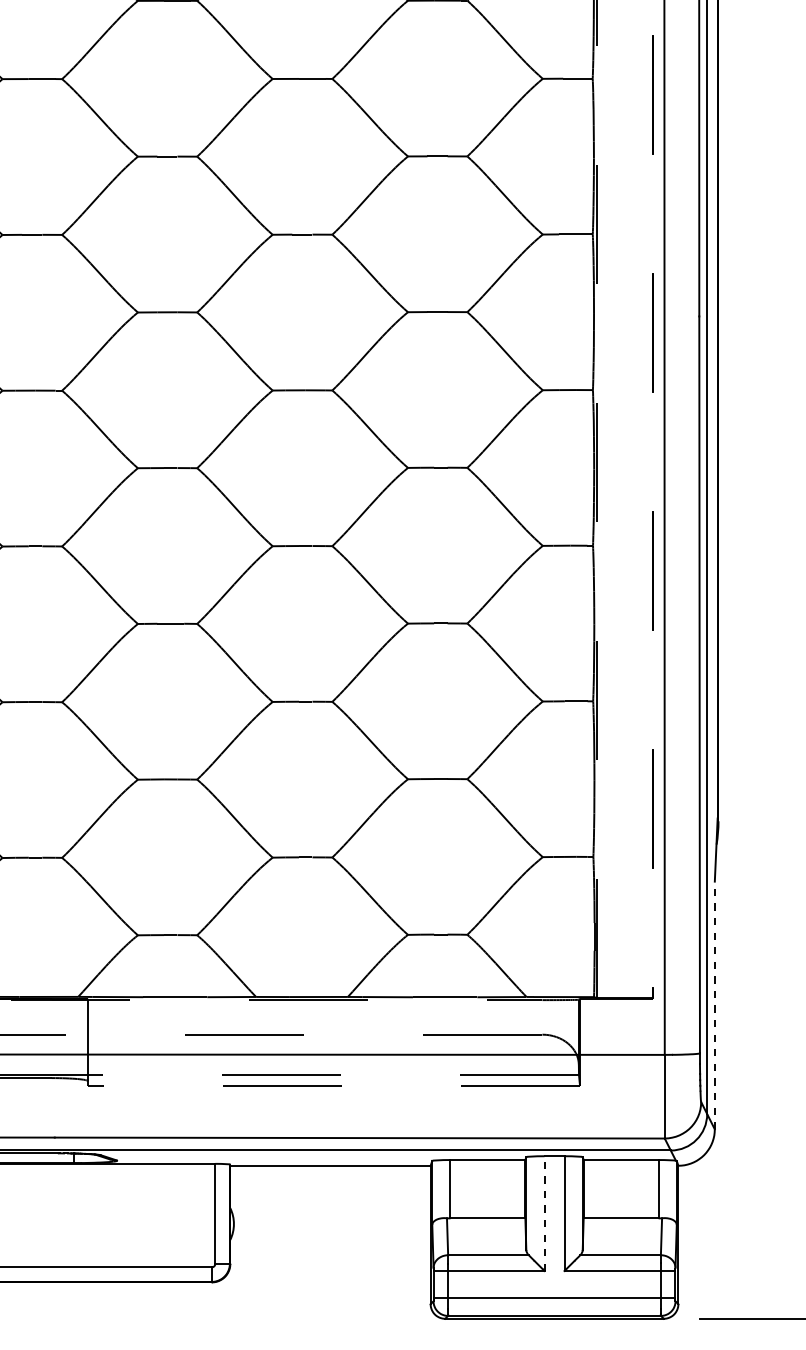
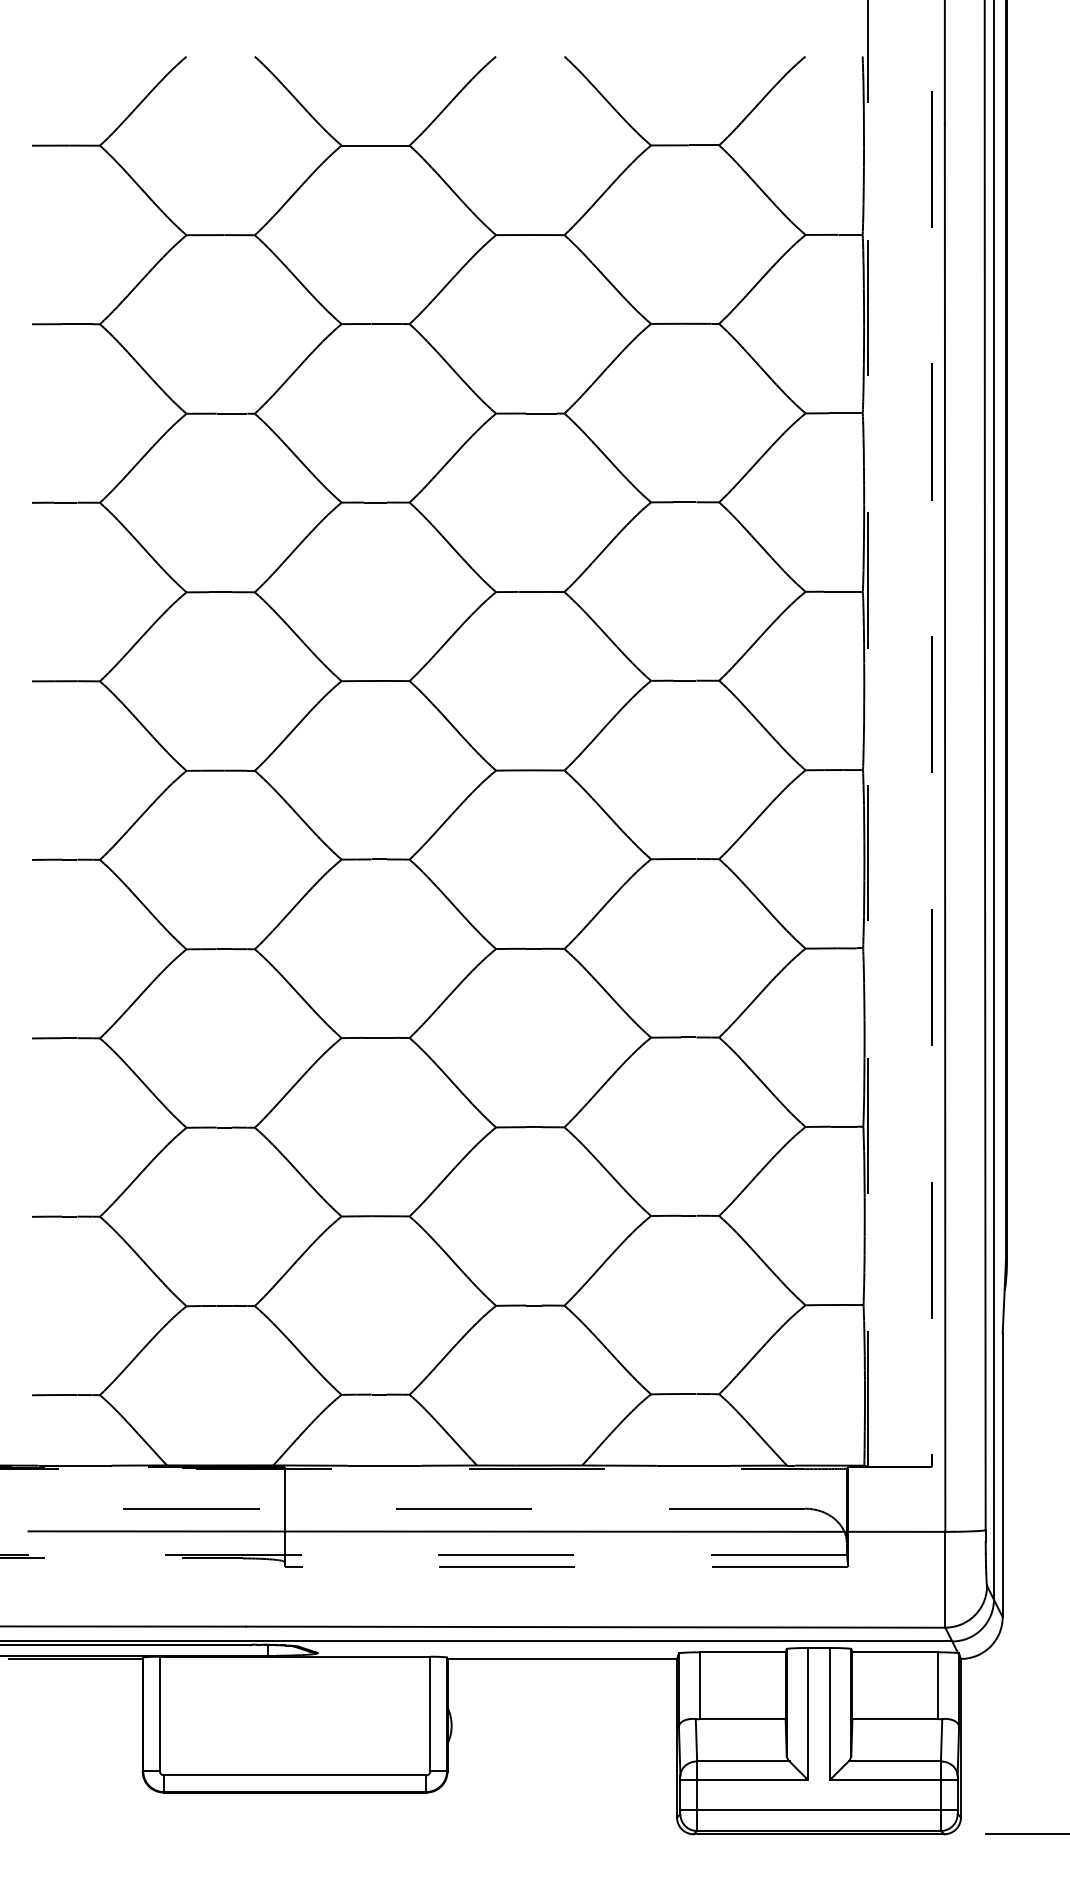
line: (714, 1005) -> (1002, 1475), dashed -> solid
line: (544, 1213) -> (807, 1713), dashed -> solid

